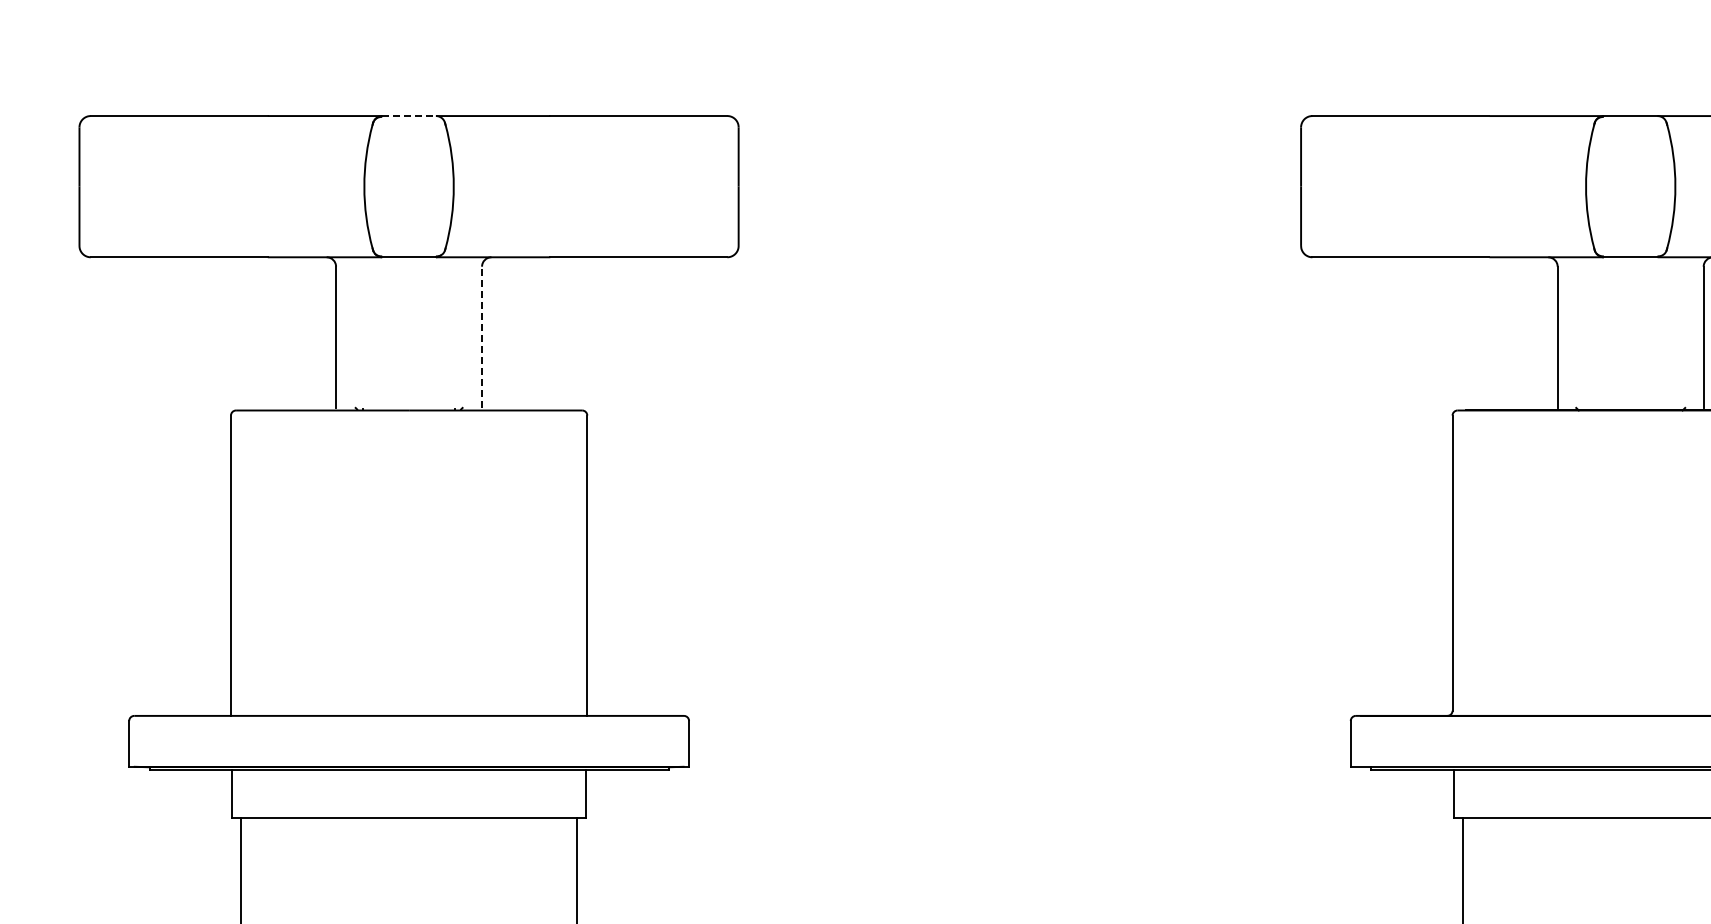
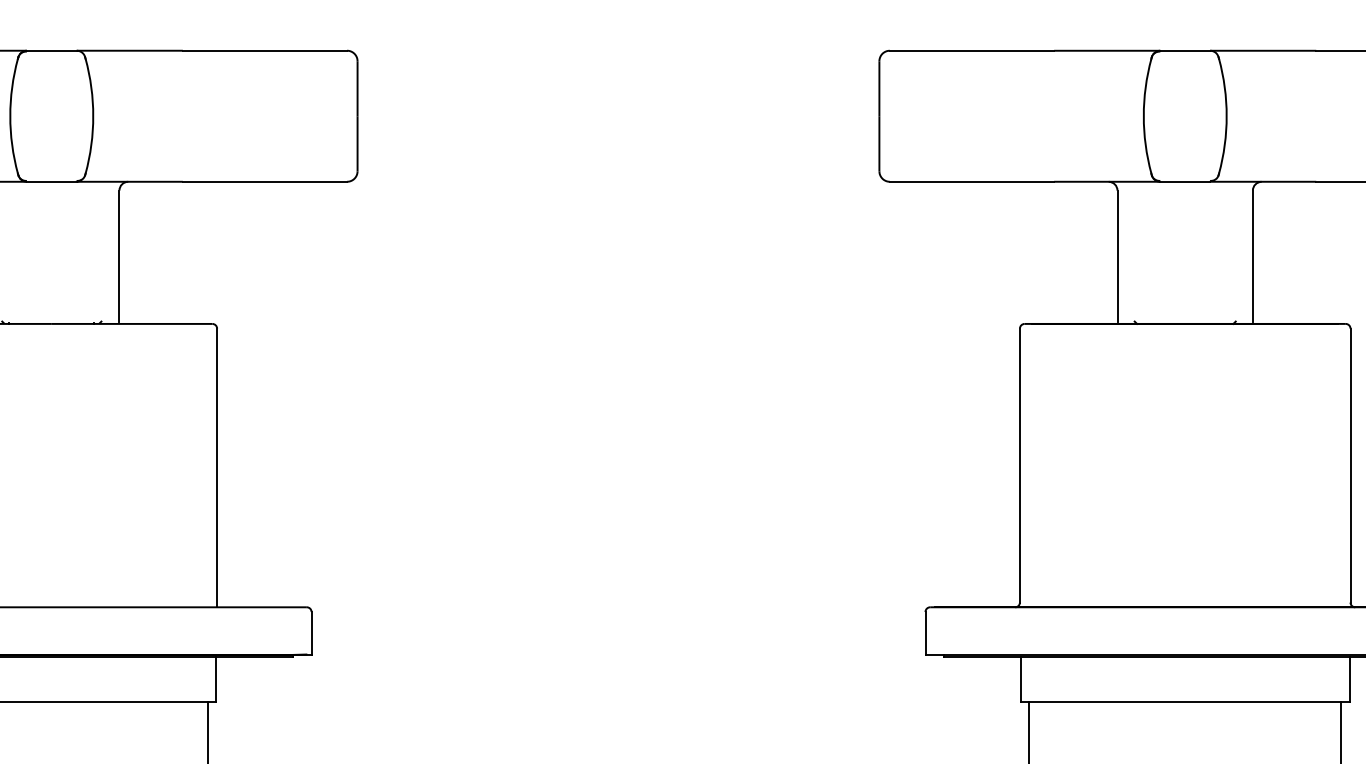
line: (409, 116) -> (52, 51), dashed -> solid
line: (482, 337) -> (119, 256), dashed -> solid

